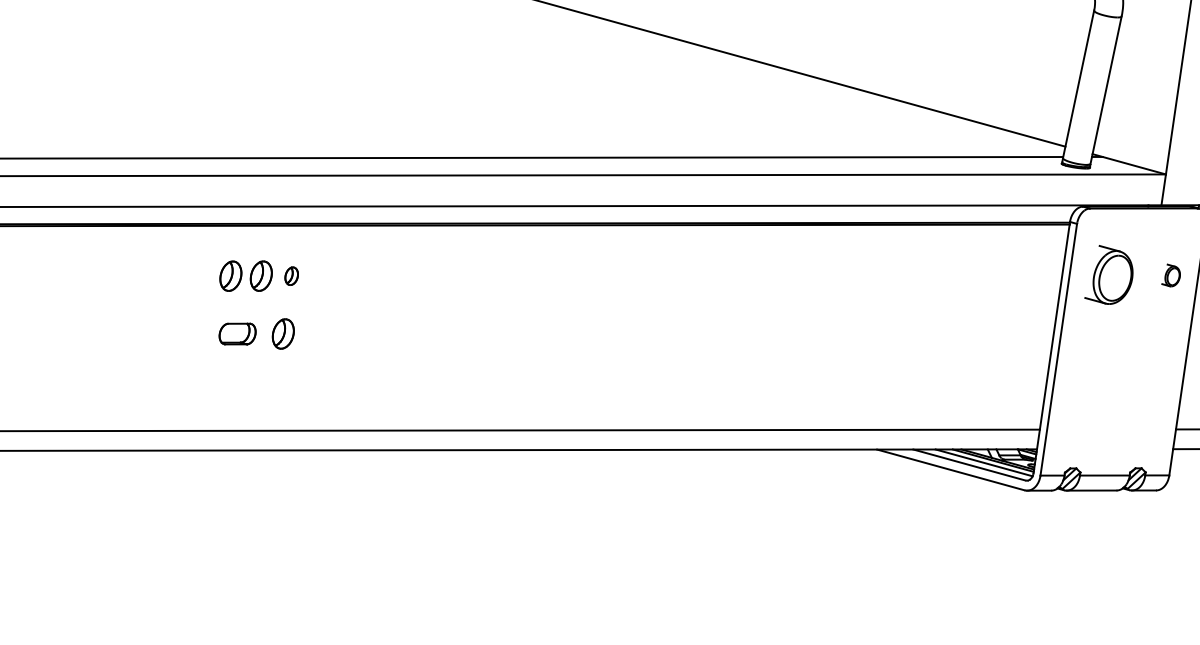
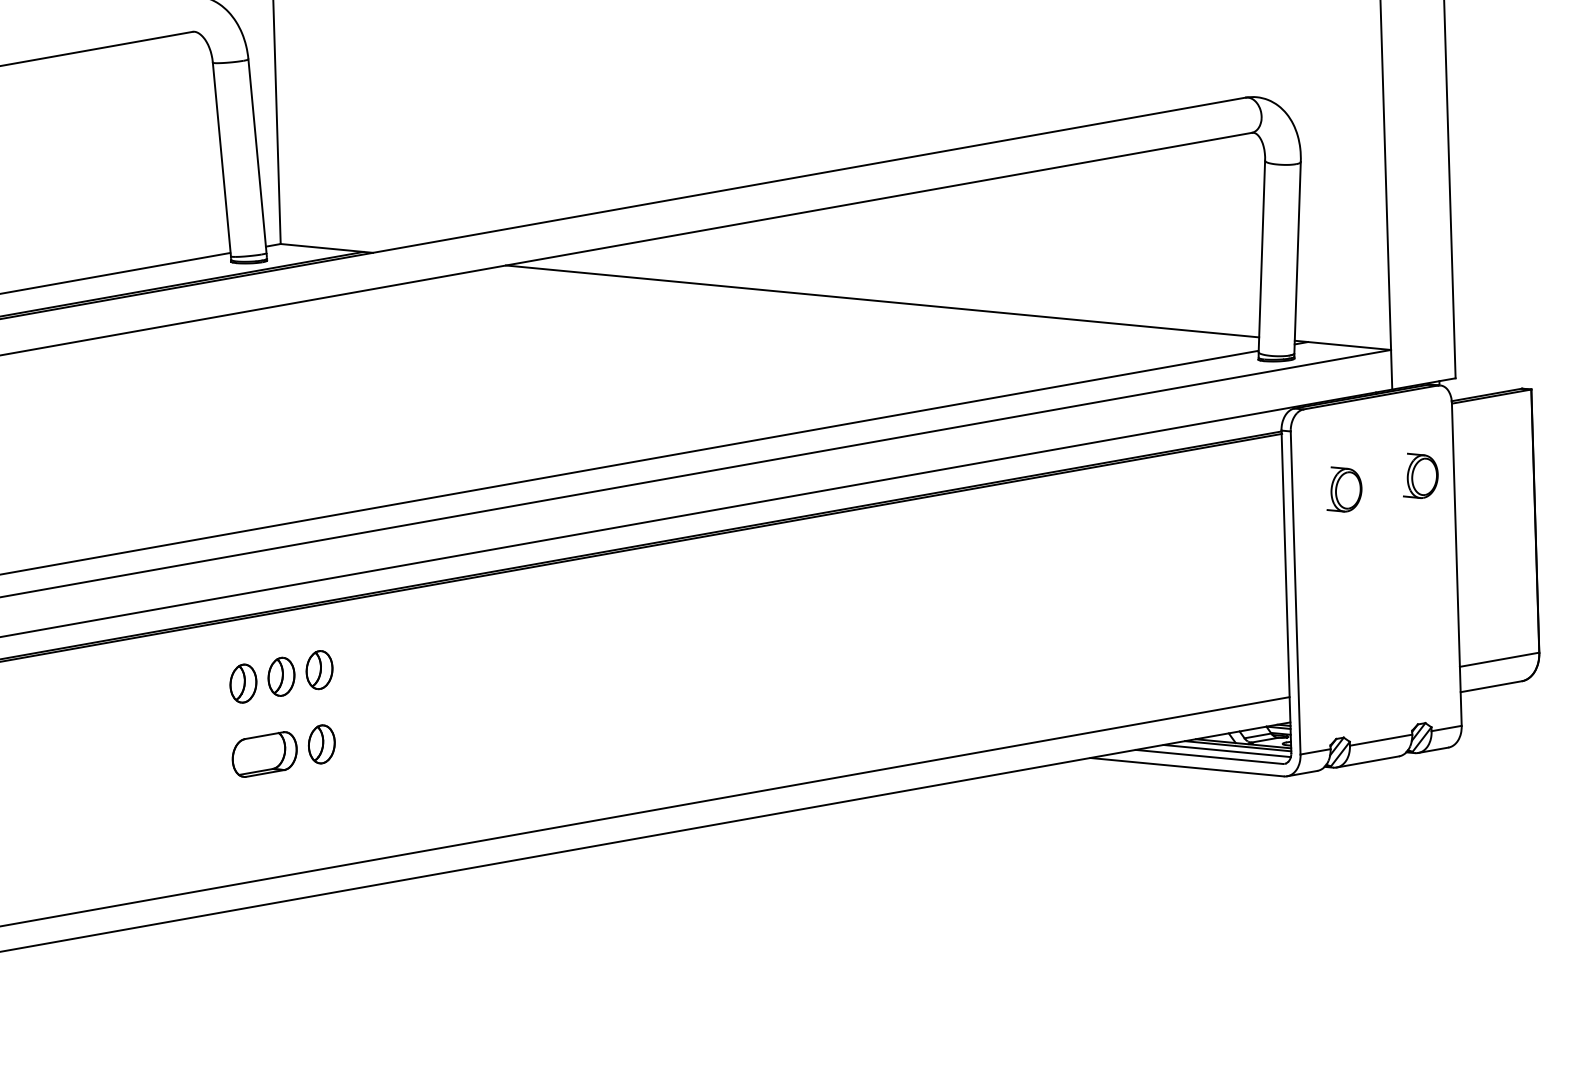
part: (1171, 275) -> (1420, 475), size x1.67
part: (291, 276) -> (319, 670), size x1.67
part: (1110, 276) -> (1344, 489), size x0.62
part: (237, 334) -> (264, 754), size x1.43

